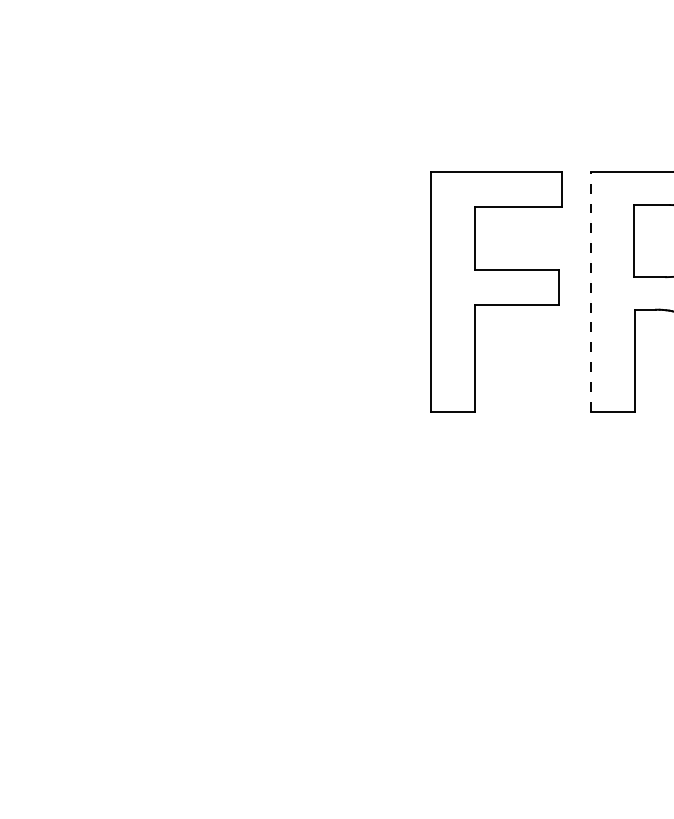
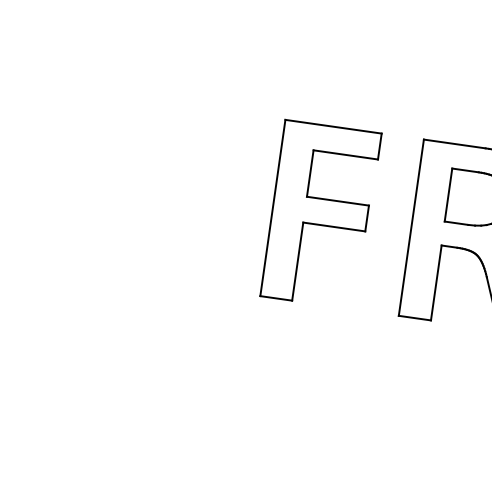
part: (496, 291) -> (320, 214), moved
line: (590, 291) -> (411, 227), dashed -> solid

